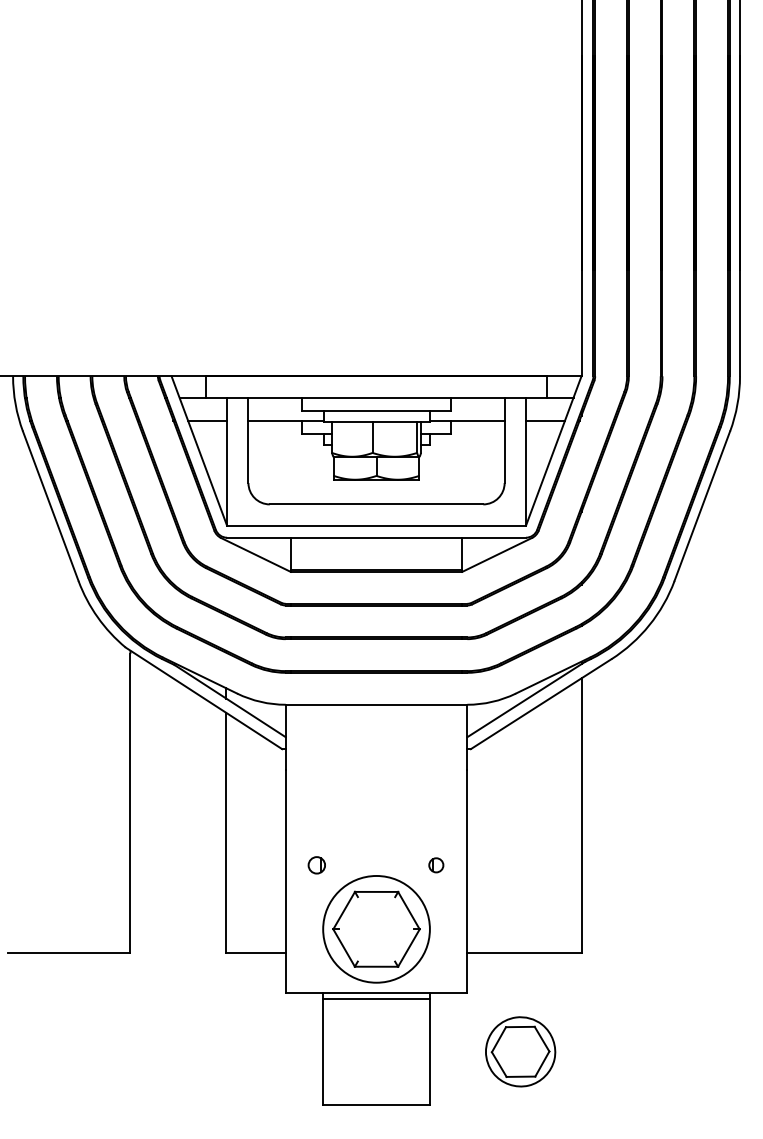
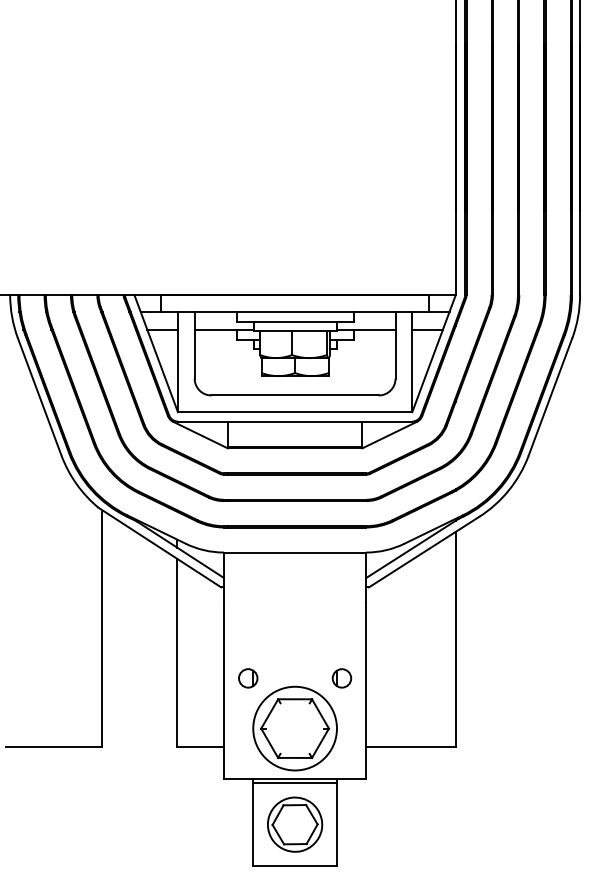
part: (317, 865) -> (248, 678), size x1.43
part: (435, 865) -> (341, 678), size x1.67
part: (521, 1051) -> (295, 824), moved

